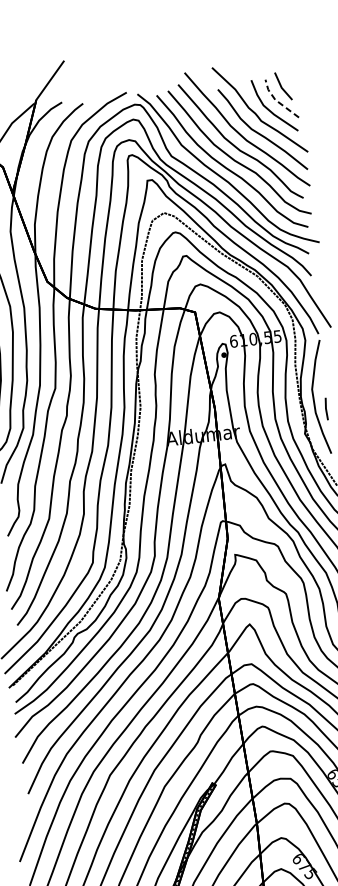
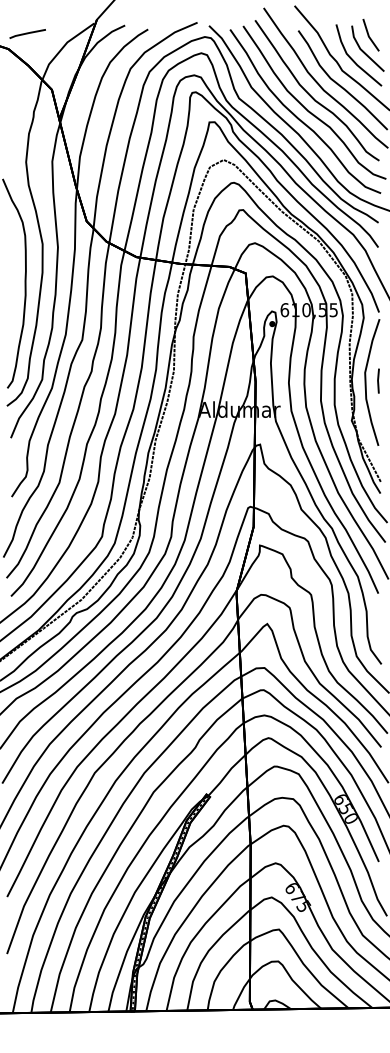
line: (276, 101) -> (361, 50), dashed -> solid
line: (326, 408) -> (378, 380), moved

